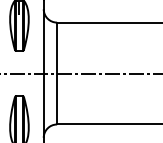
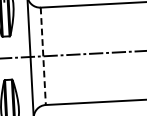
line: (57, 73) -> (43, 56), solid -> dashed

